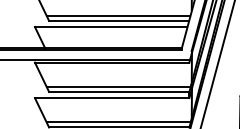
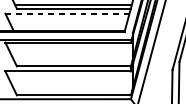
line: (111, 27) -> (67, 14), solid -> dashed
line: (117, 86) -> (72, 62), removed
line: (117, 122) -> (72, 91), removed

